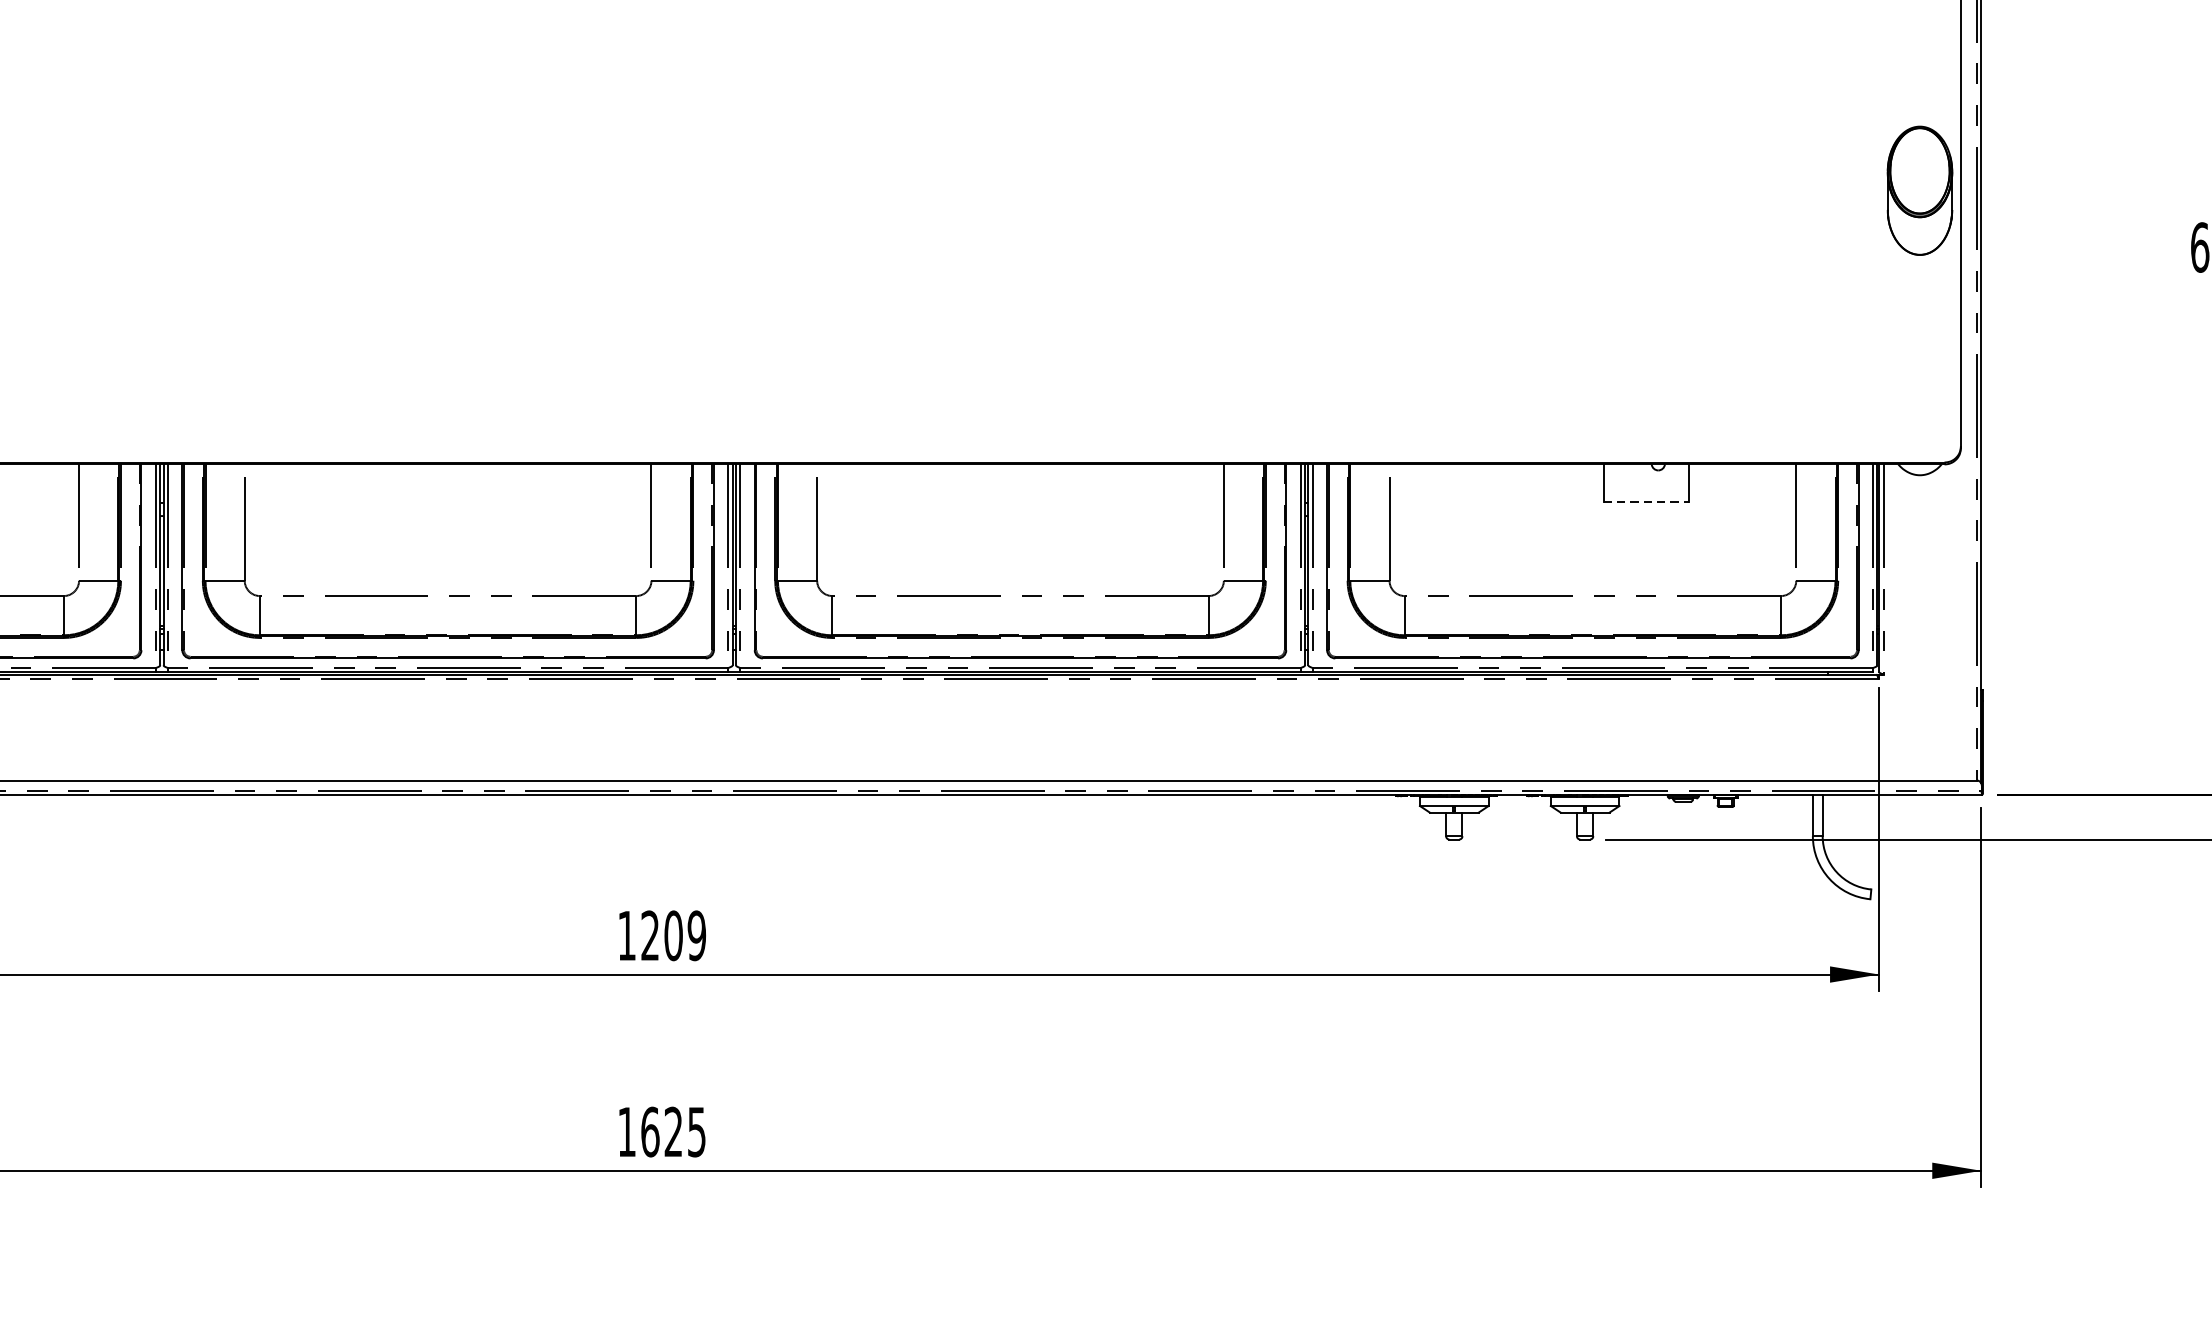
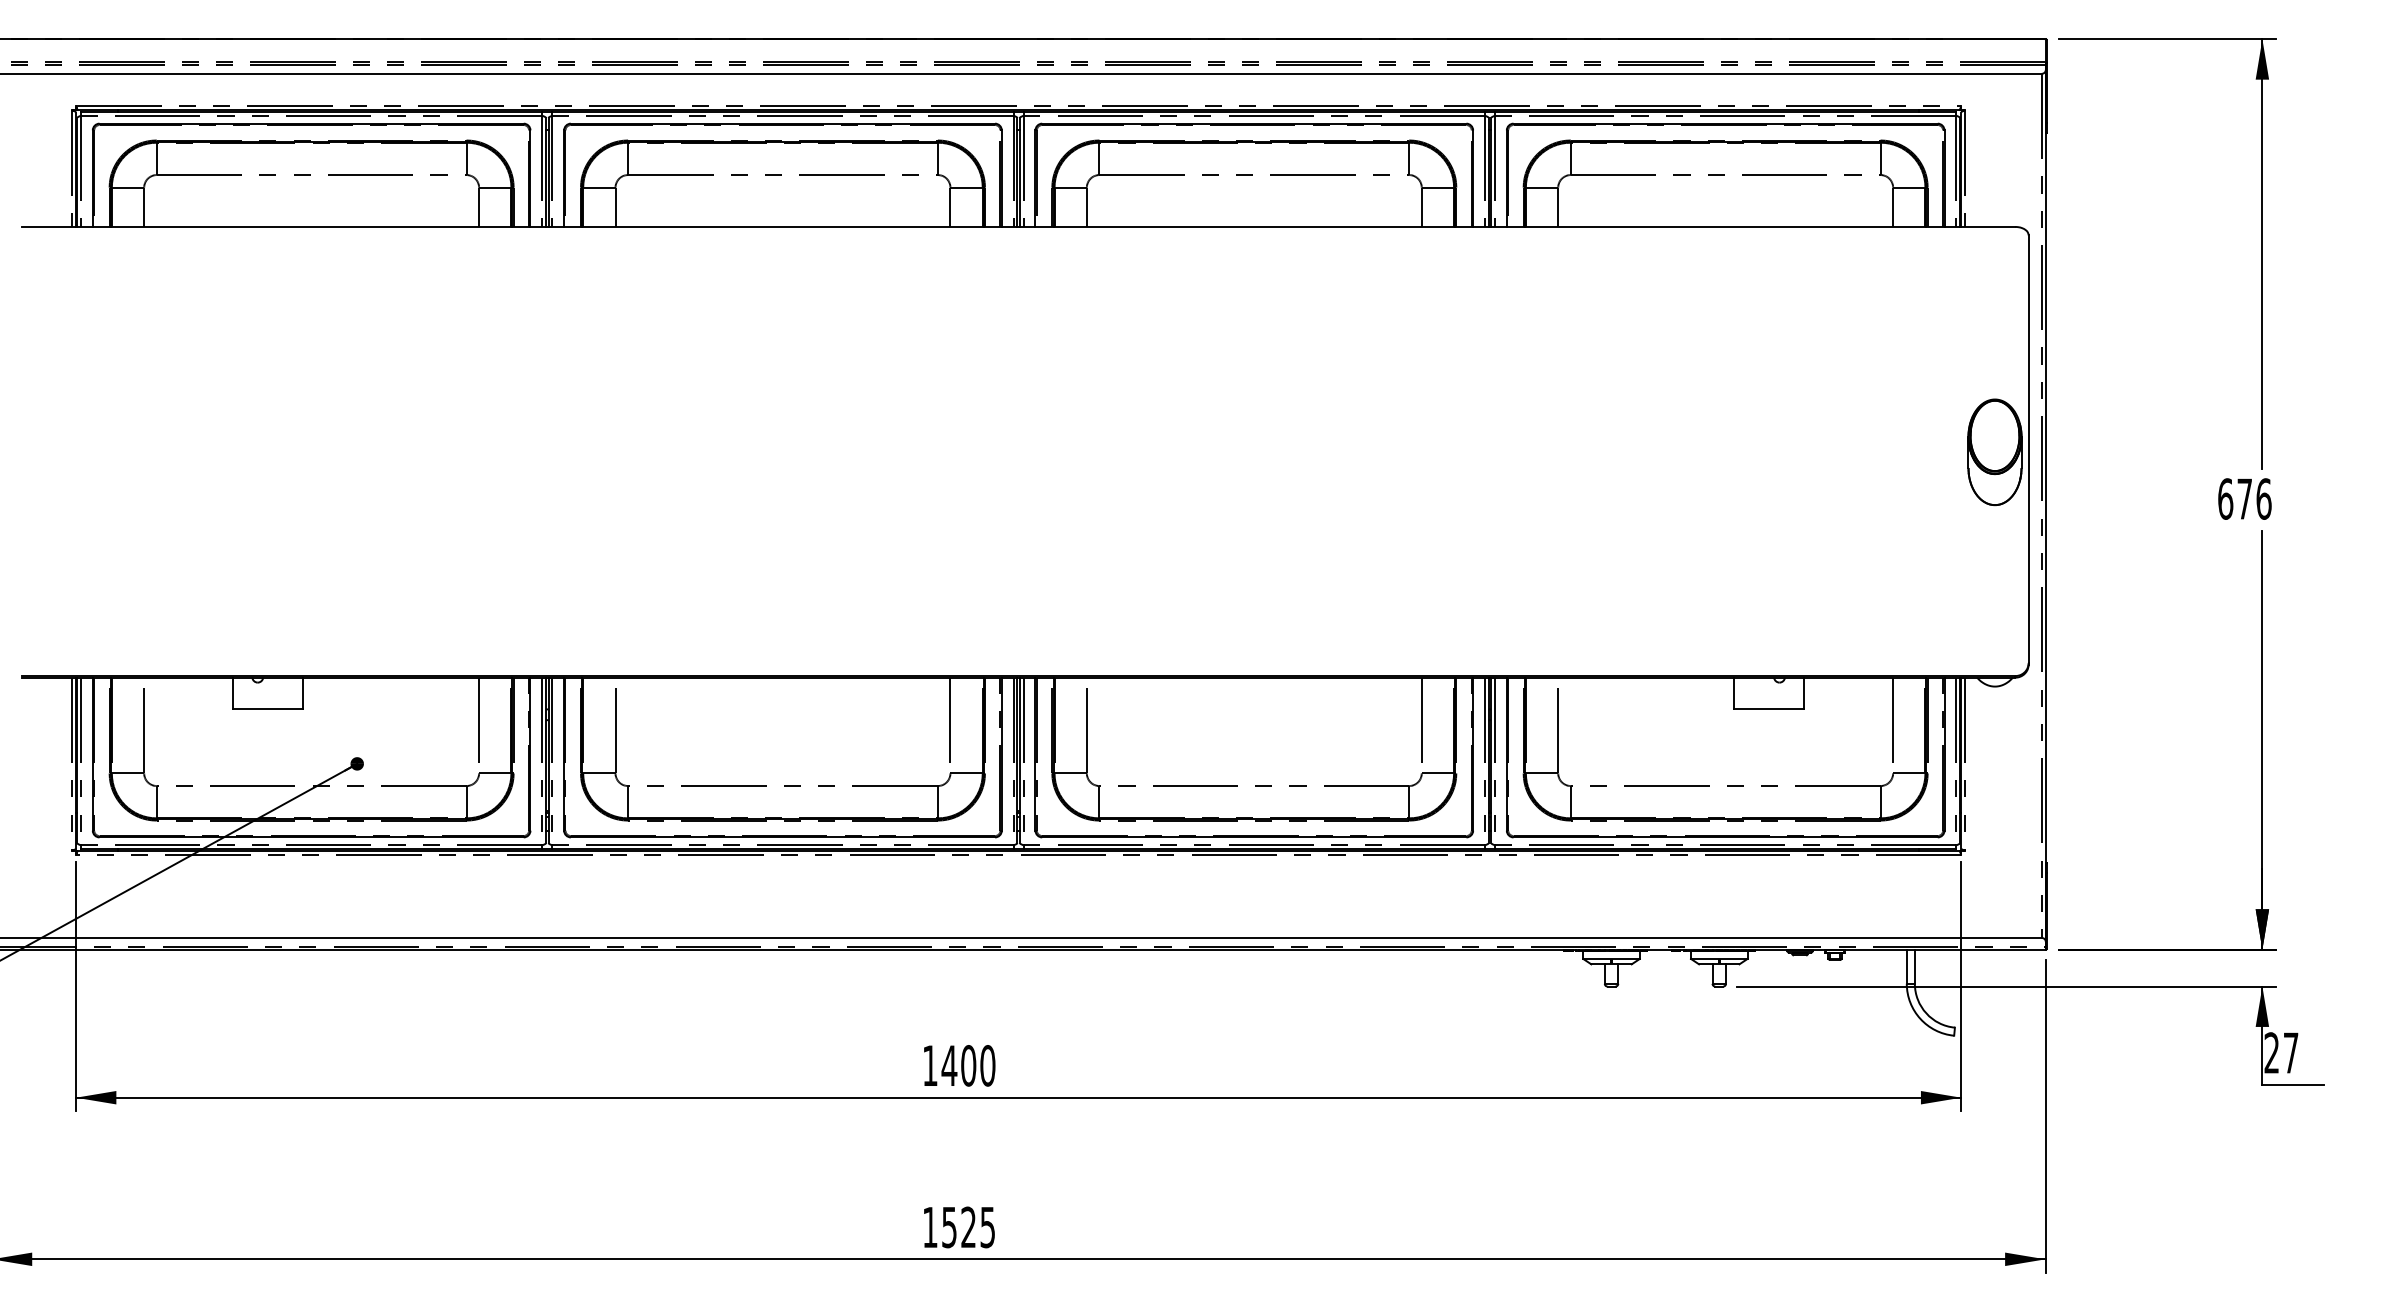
line: (1646, 501) -> (1769, 708), dashed -> solid
text: (673, 935) -> (968, 1065), 1209 -> 1400
text: (650, 1132) -> (949, 1227), 1625 -> 1525

